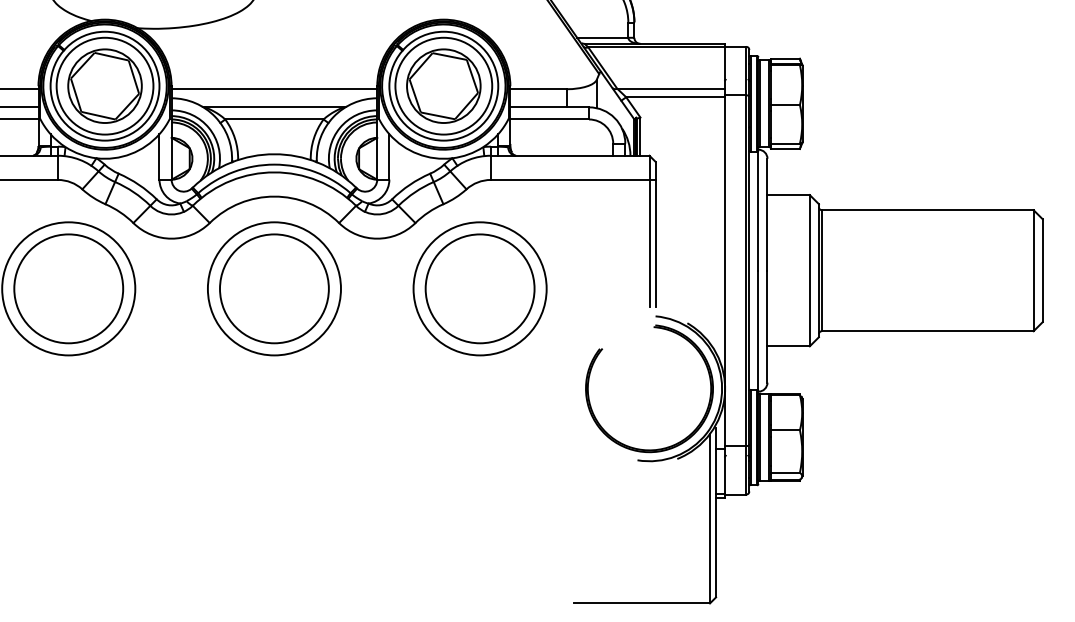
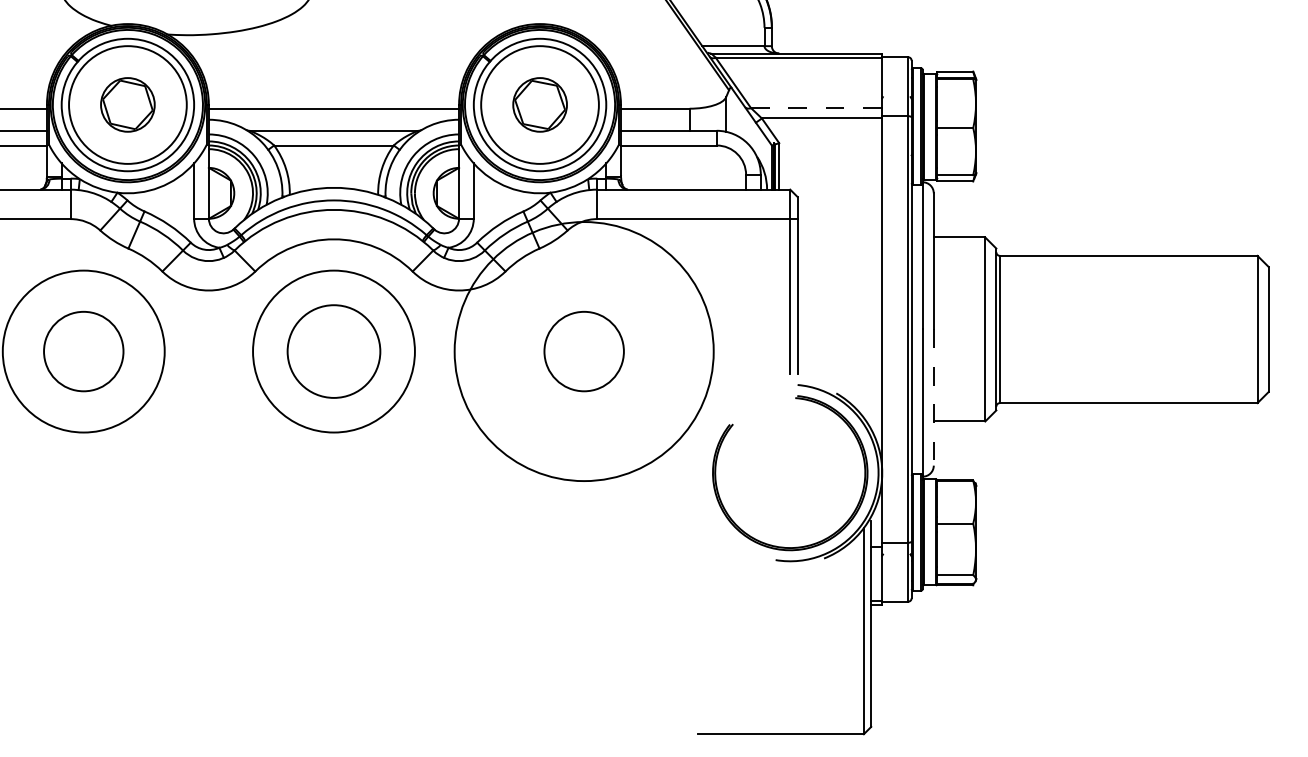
part: (104, 85) -> (127, 104), size x0.6
part: (443, 85) -> (539, 104), size x0.6
line: (671, 88) -> (817, 107), solid -> dashed
circle: (68, 288) -> (83, 351), size x0.6
circle: (274, 288) -> (334, 351), size x0.7
circle: (479, 288) -> (583, 351), size x0.6
circle: (479, 288) -> (583, 351), size x1.6
line: (767, 326) -> (933, 397), solid -> dashed

